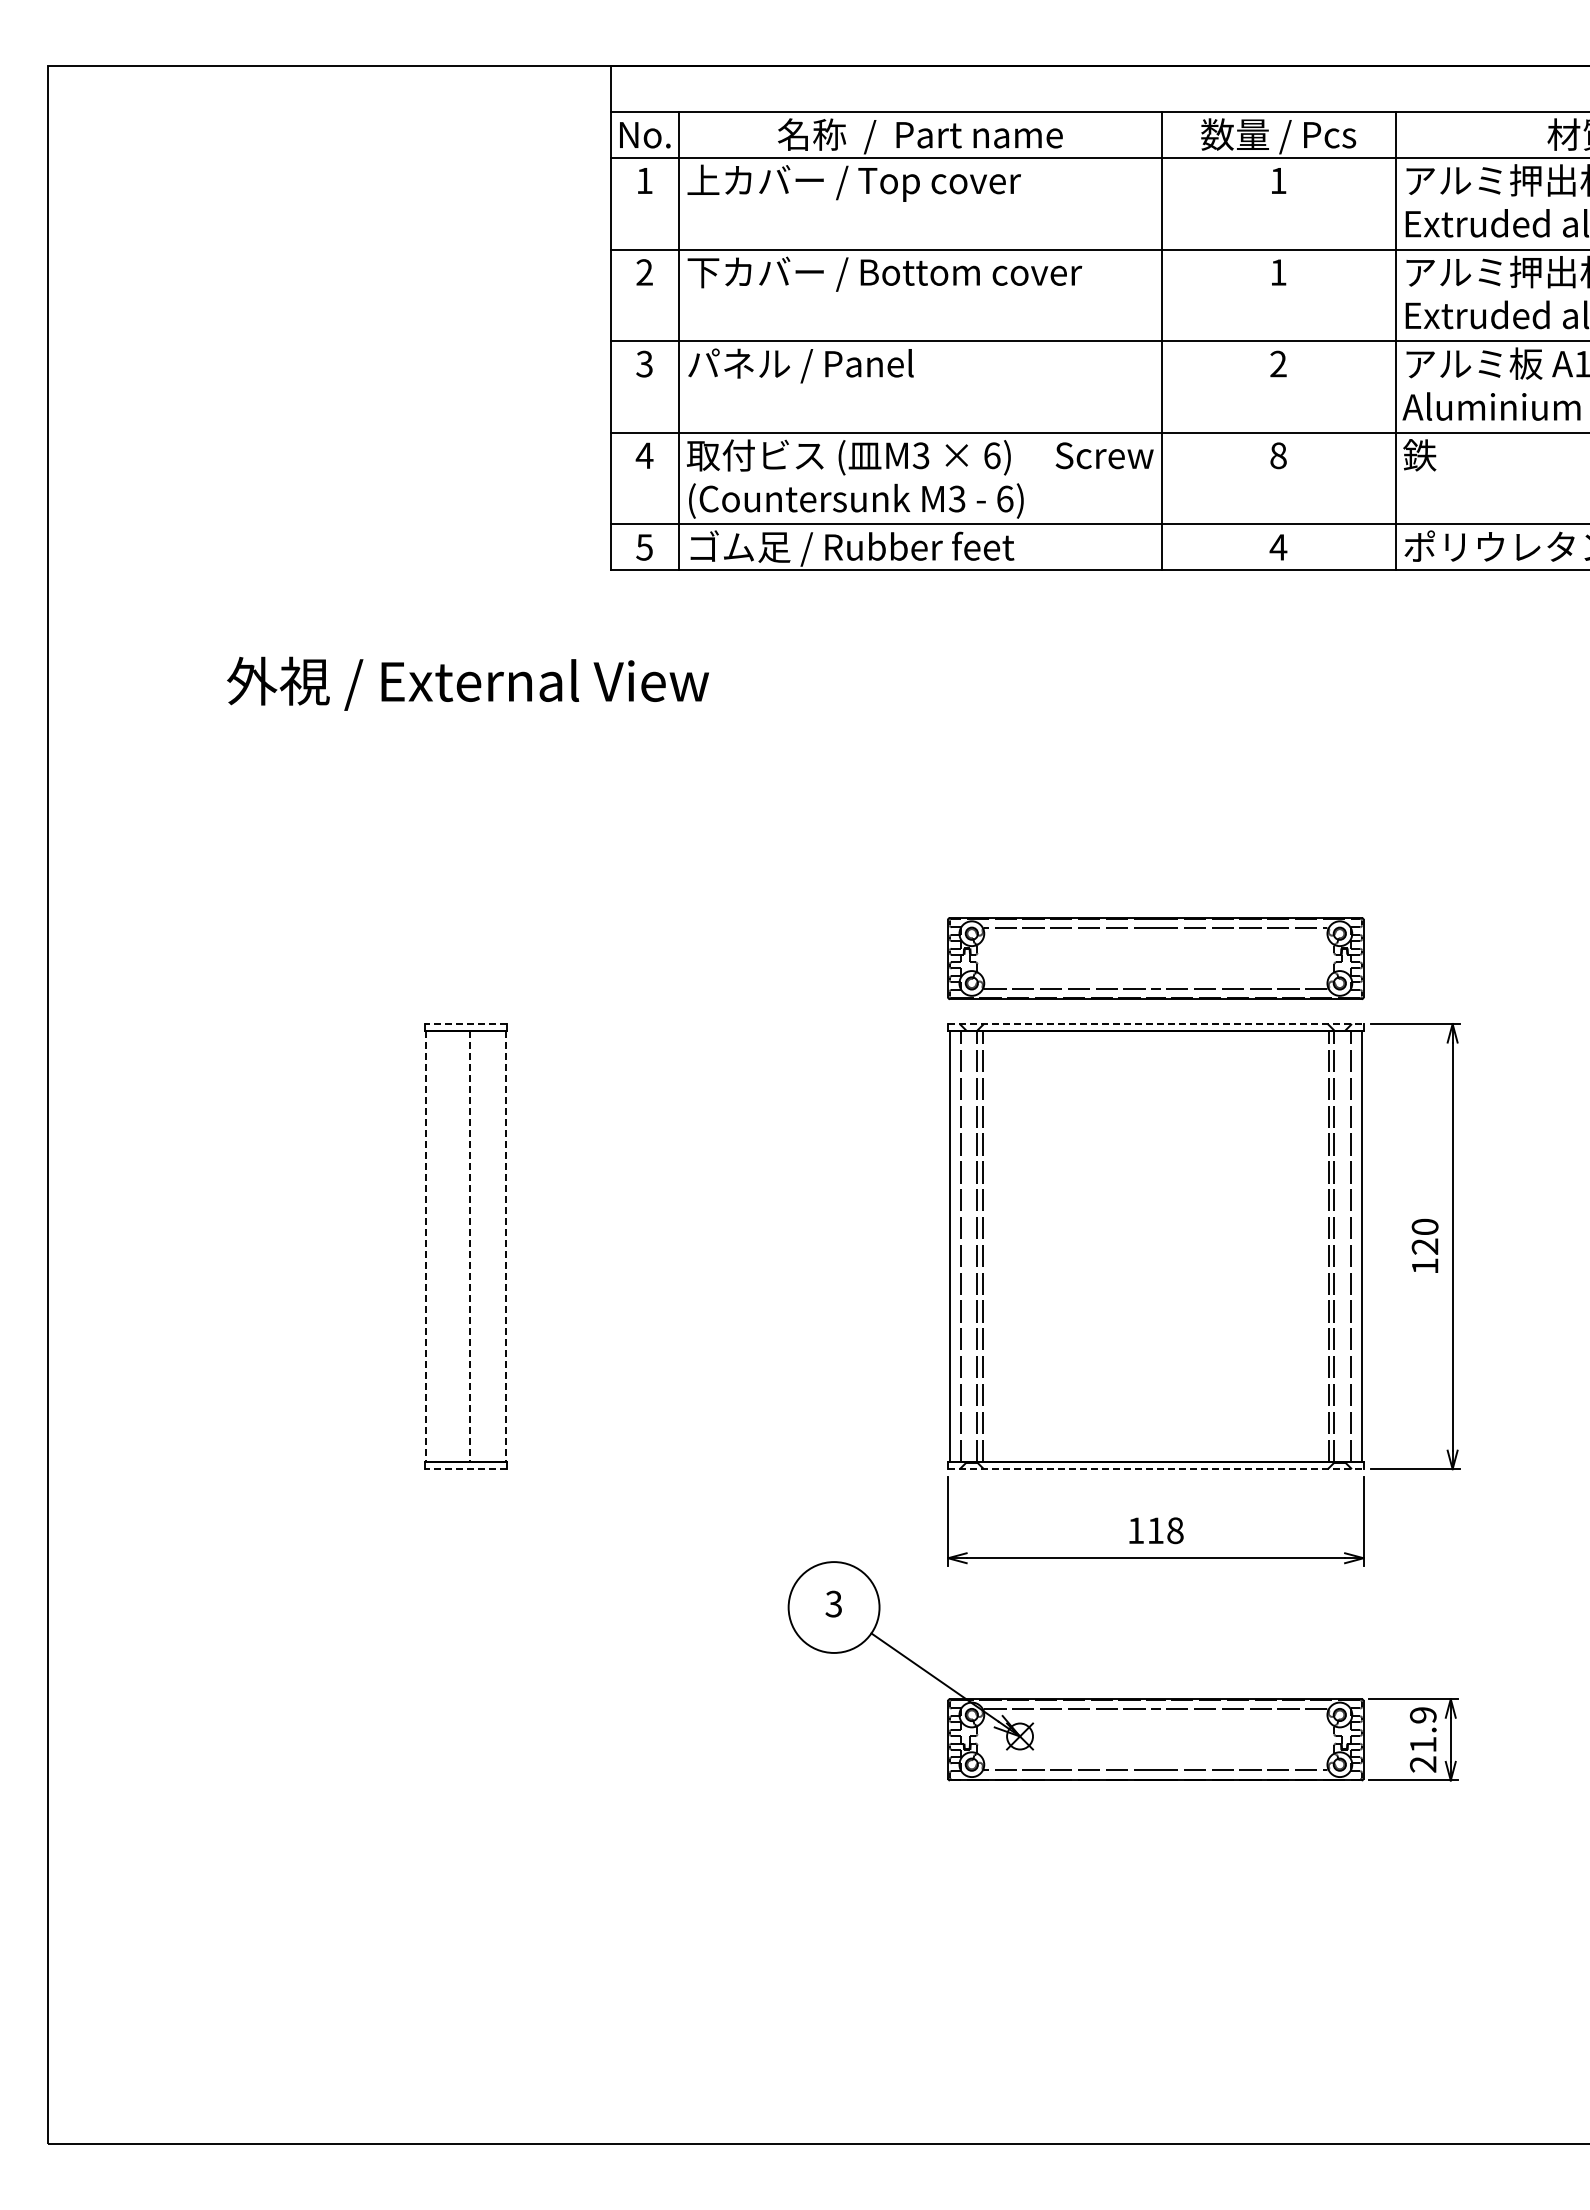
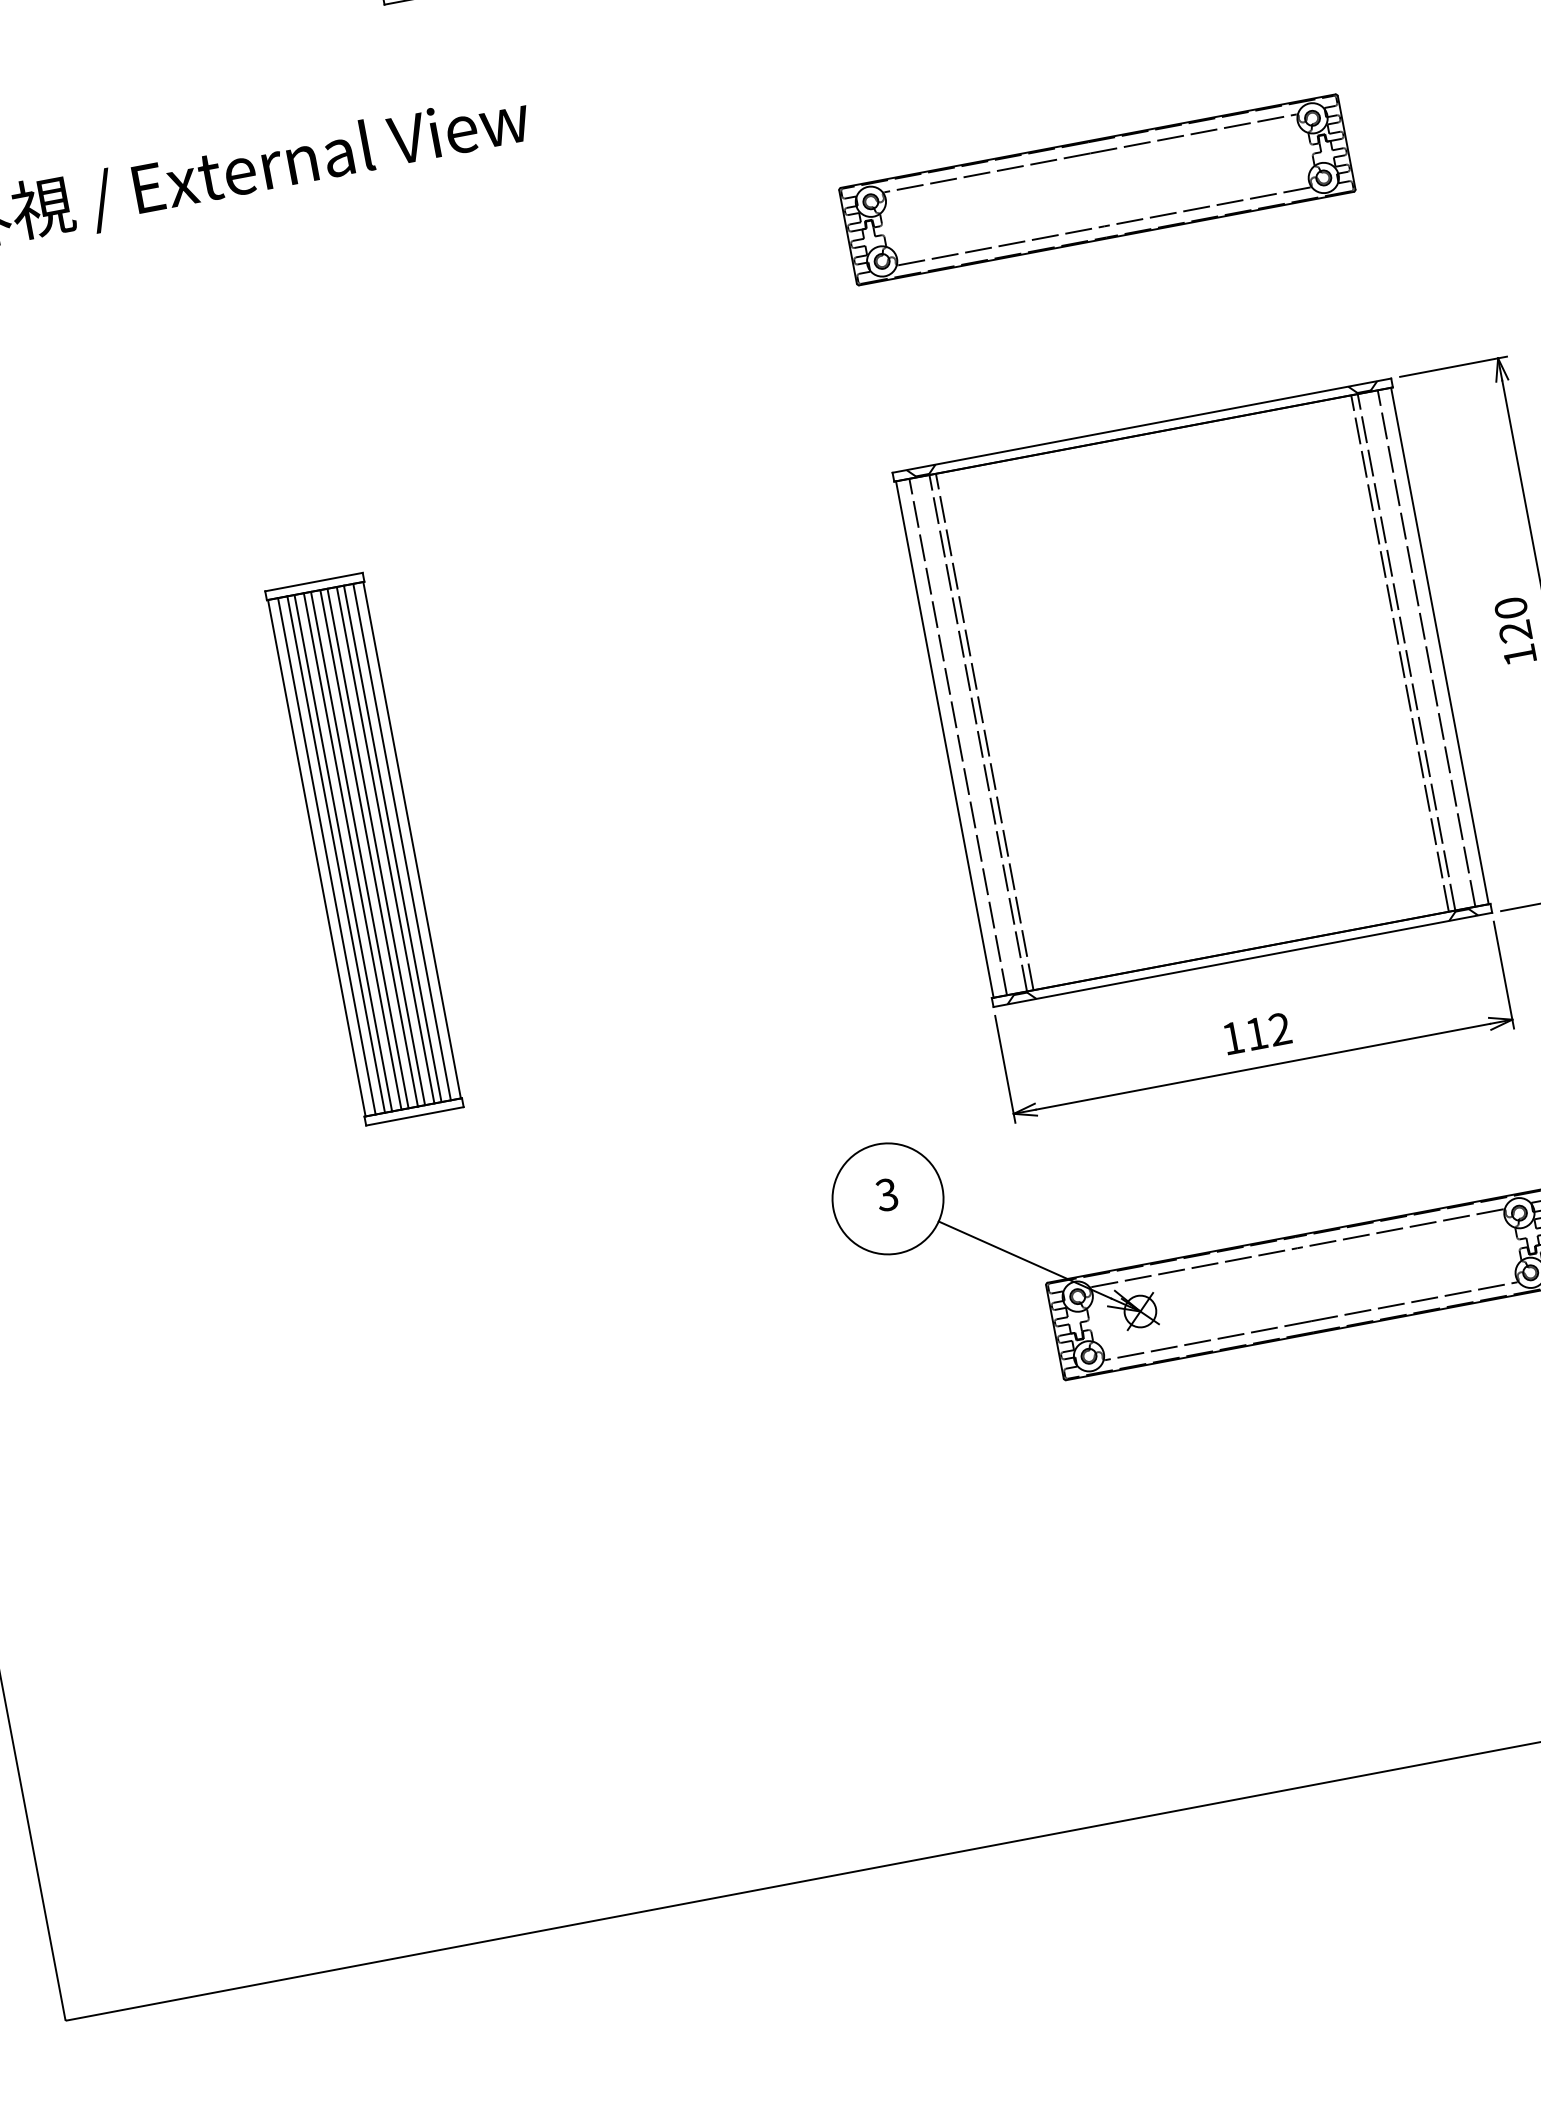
part: (1155, 958) -> (1096, 189), moved
line: (466, 1024) -> (314, 582), dashed -> solid
line: (1155, 1024) -> (1141, 426), dashed -> solid
line: (434, 1246) -> (326, 856), added
line: (442, 1246) -> (336, 854), added
line: (448, 1246) -> (343, 853), added
line: (456, 1246) -> (352, 851), added
line: (462, 1246) -> (360, 849), added
line: (475, 1246) -> (375, 846), added
line: (483, 1246) -> (385, 845), added
line: (489, 1246) -> (392, 843), added
line: (497, 1246) -> (402, 841), added
line: (426, 1247) -> (317, 859), dashed -> solid
line: (469, 1247) -> (368, 849), dashed -> solid
line: (505, 1247) -> (412, 841), dashed -> solid
line: (466, 1469) -> (415, 1116), dashed -> solid
line: (1155, 1469) -> (1242, 960), dashed -> solid
text: (1175, 1530) -> (1280, 1029), 118 -> 112

